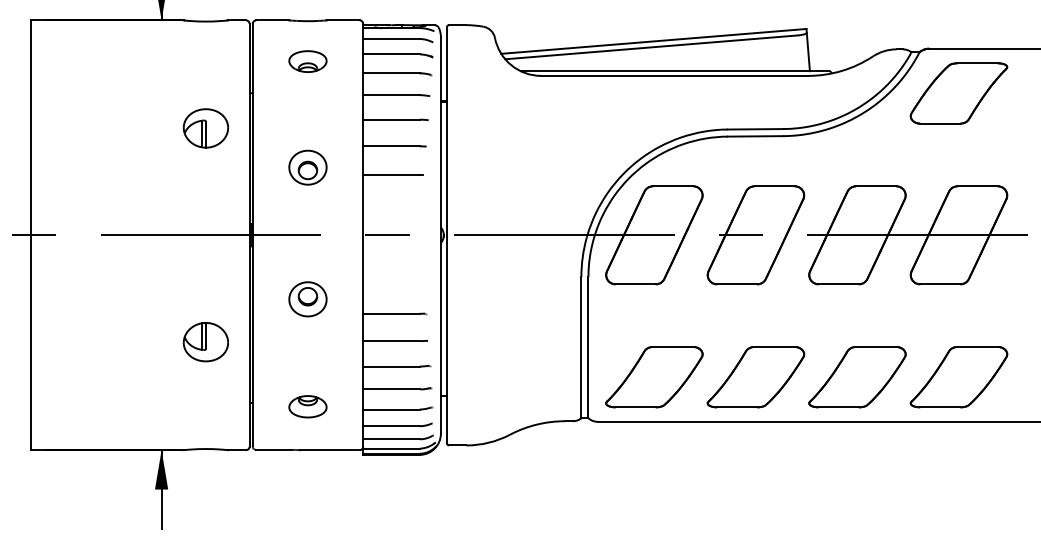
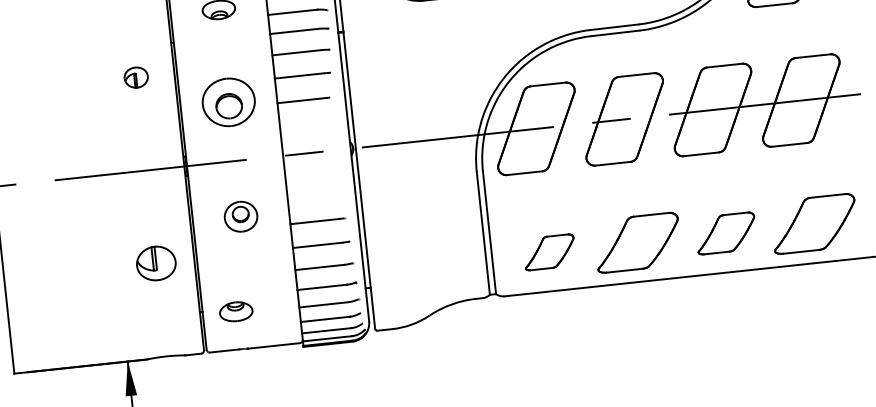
part: (205, 128) -> (136, 77), size x0.6
part: (307, 167) -> (228, 102), size x1.6
part: (654, 377) -> (549, 252), size x0.6
part: (857, 377) -> (726, 233), size x0.7
part: (307, 406) -> (235, 311), moved

